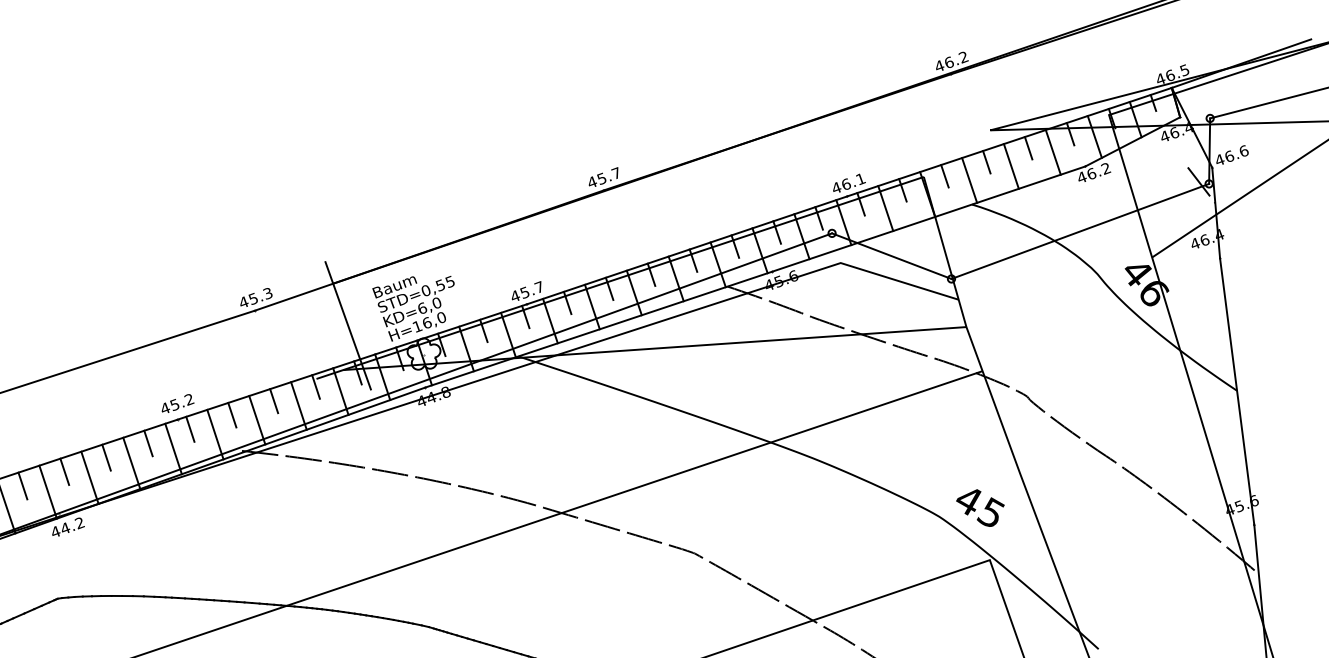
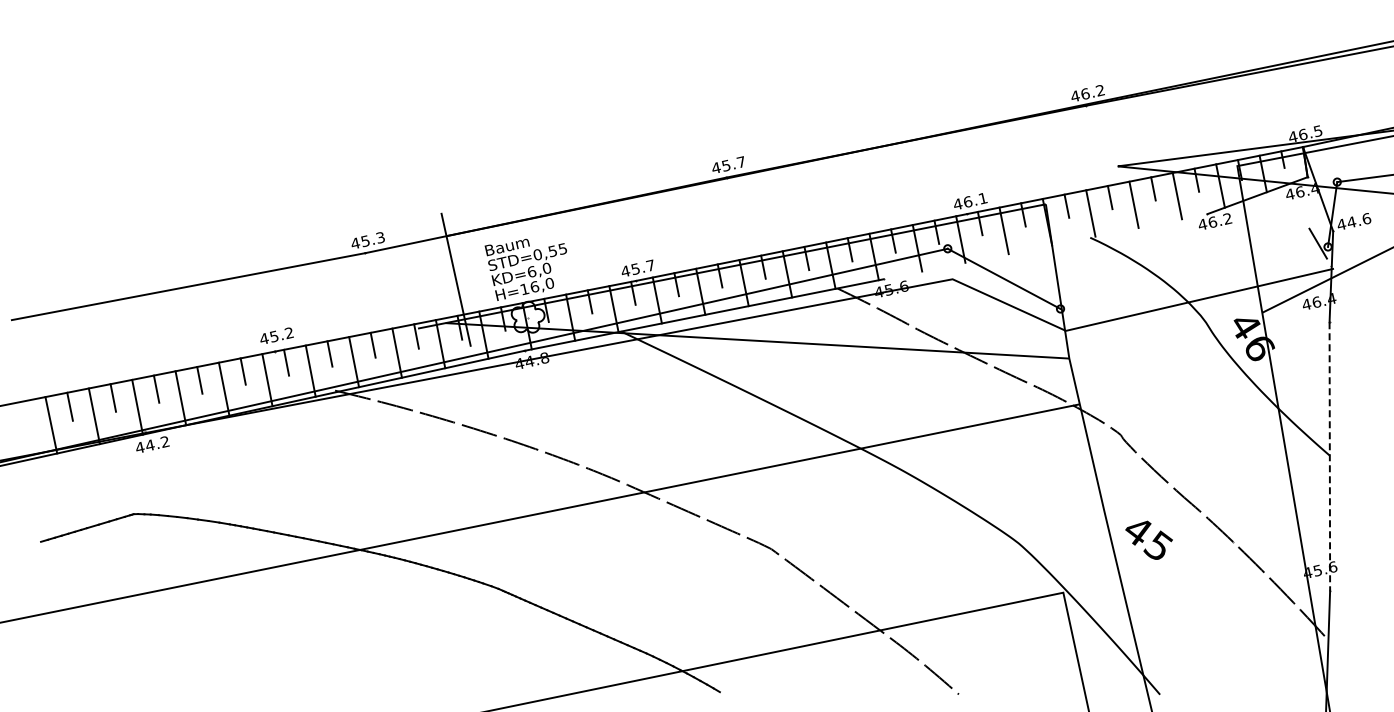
text: (1229, 155) -> (1351, 221), 46.6 -> 44.6
line: (928, 218) -> (1045, 246), removed
line: (1080, 230) -> (1199, 299), moved
line: (1236, 392) -> (1329, 457), solid -> dashed
text: (980, 507) -> (1148, 539), moved

